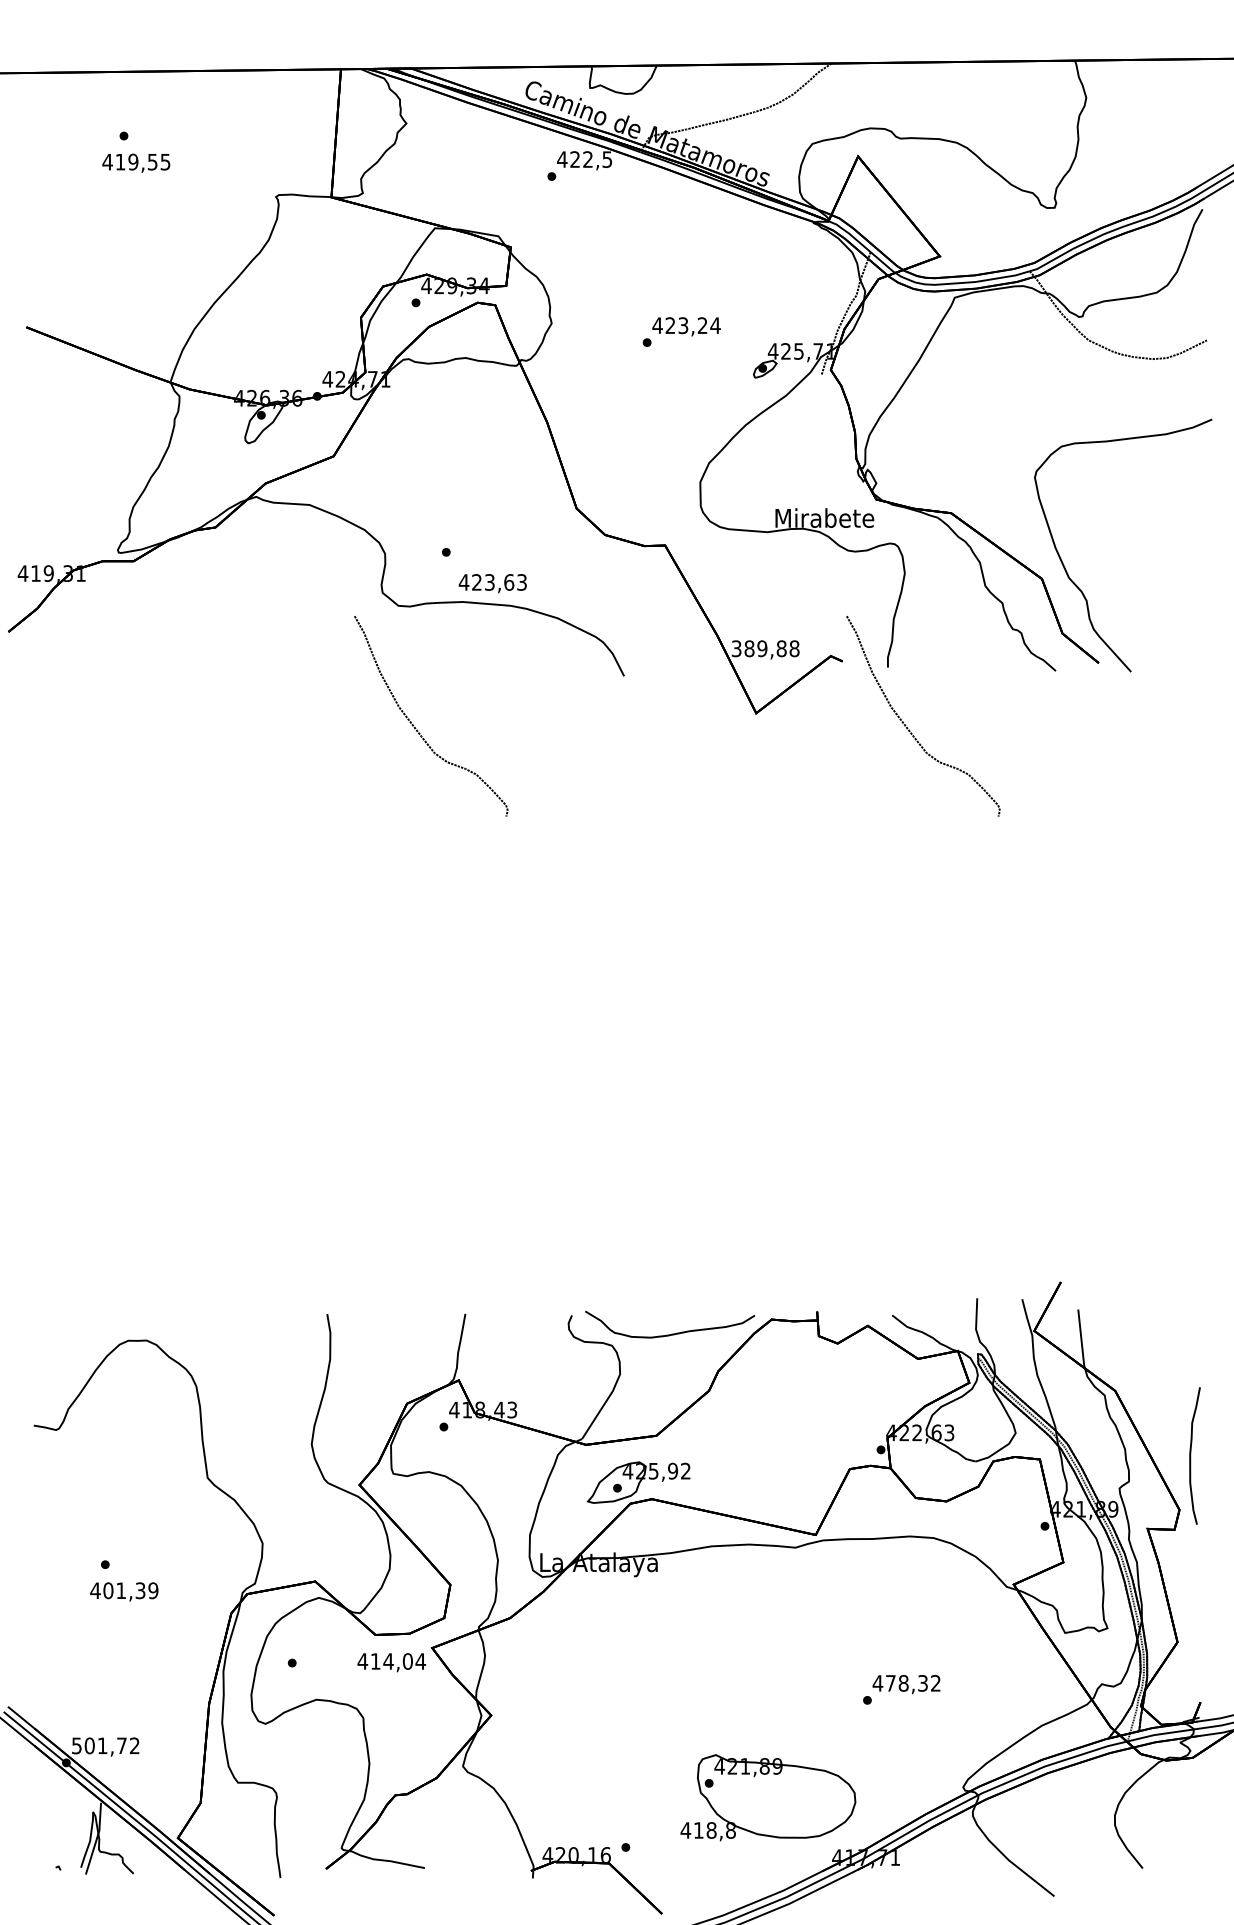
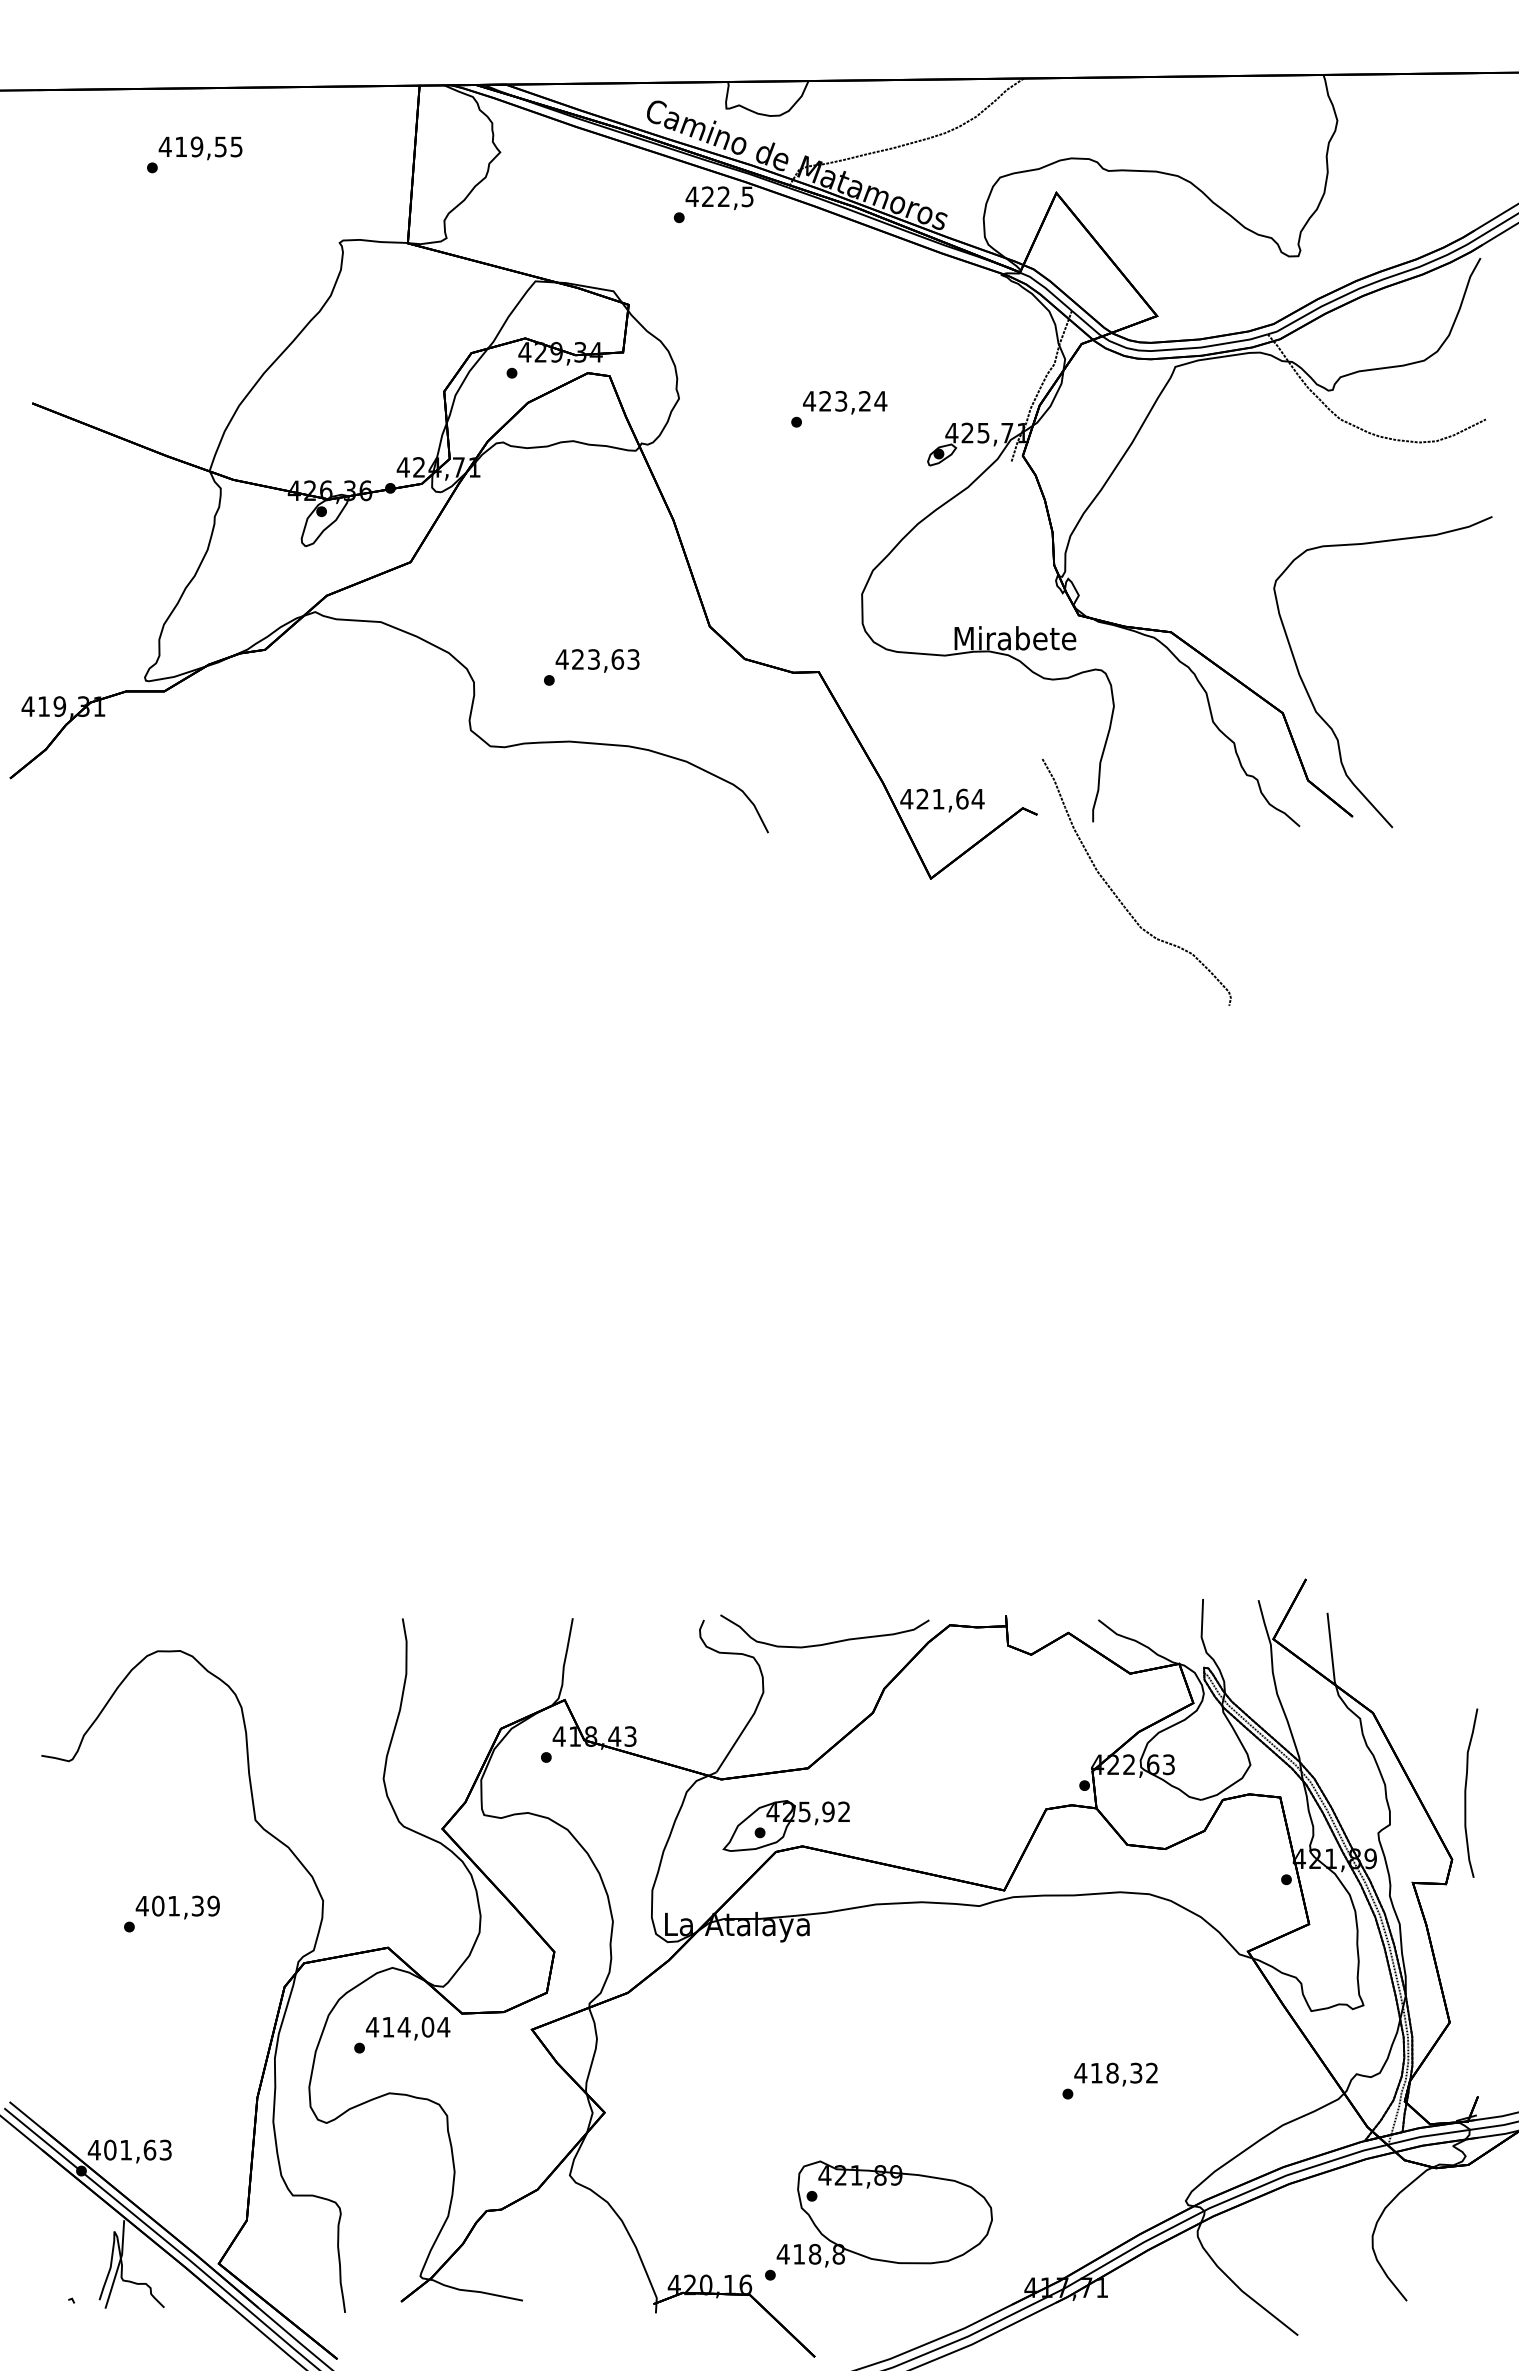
text: (136, 163) -> (200, 148), moved
text: (492, 583) -> (597, 660), moved
text: (765, 648) -> (942, 798), 389,88 -> 421,64
curve: (417, 729) -> (513, 898), removed
text: (124, 1591) -> (177, 1907), moved
text: (392, 1662) -> (408, 2028), moved
text: (890, 1683) -> (1096, 2073), 478,32 -> 418,32
text: (105, 1745) -> (129, 2149), 501,72 -> 401,63
part: (768, 1797) -> (884, 2213), moved

